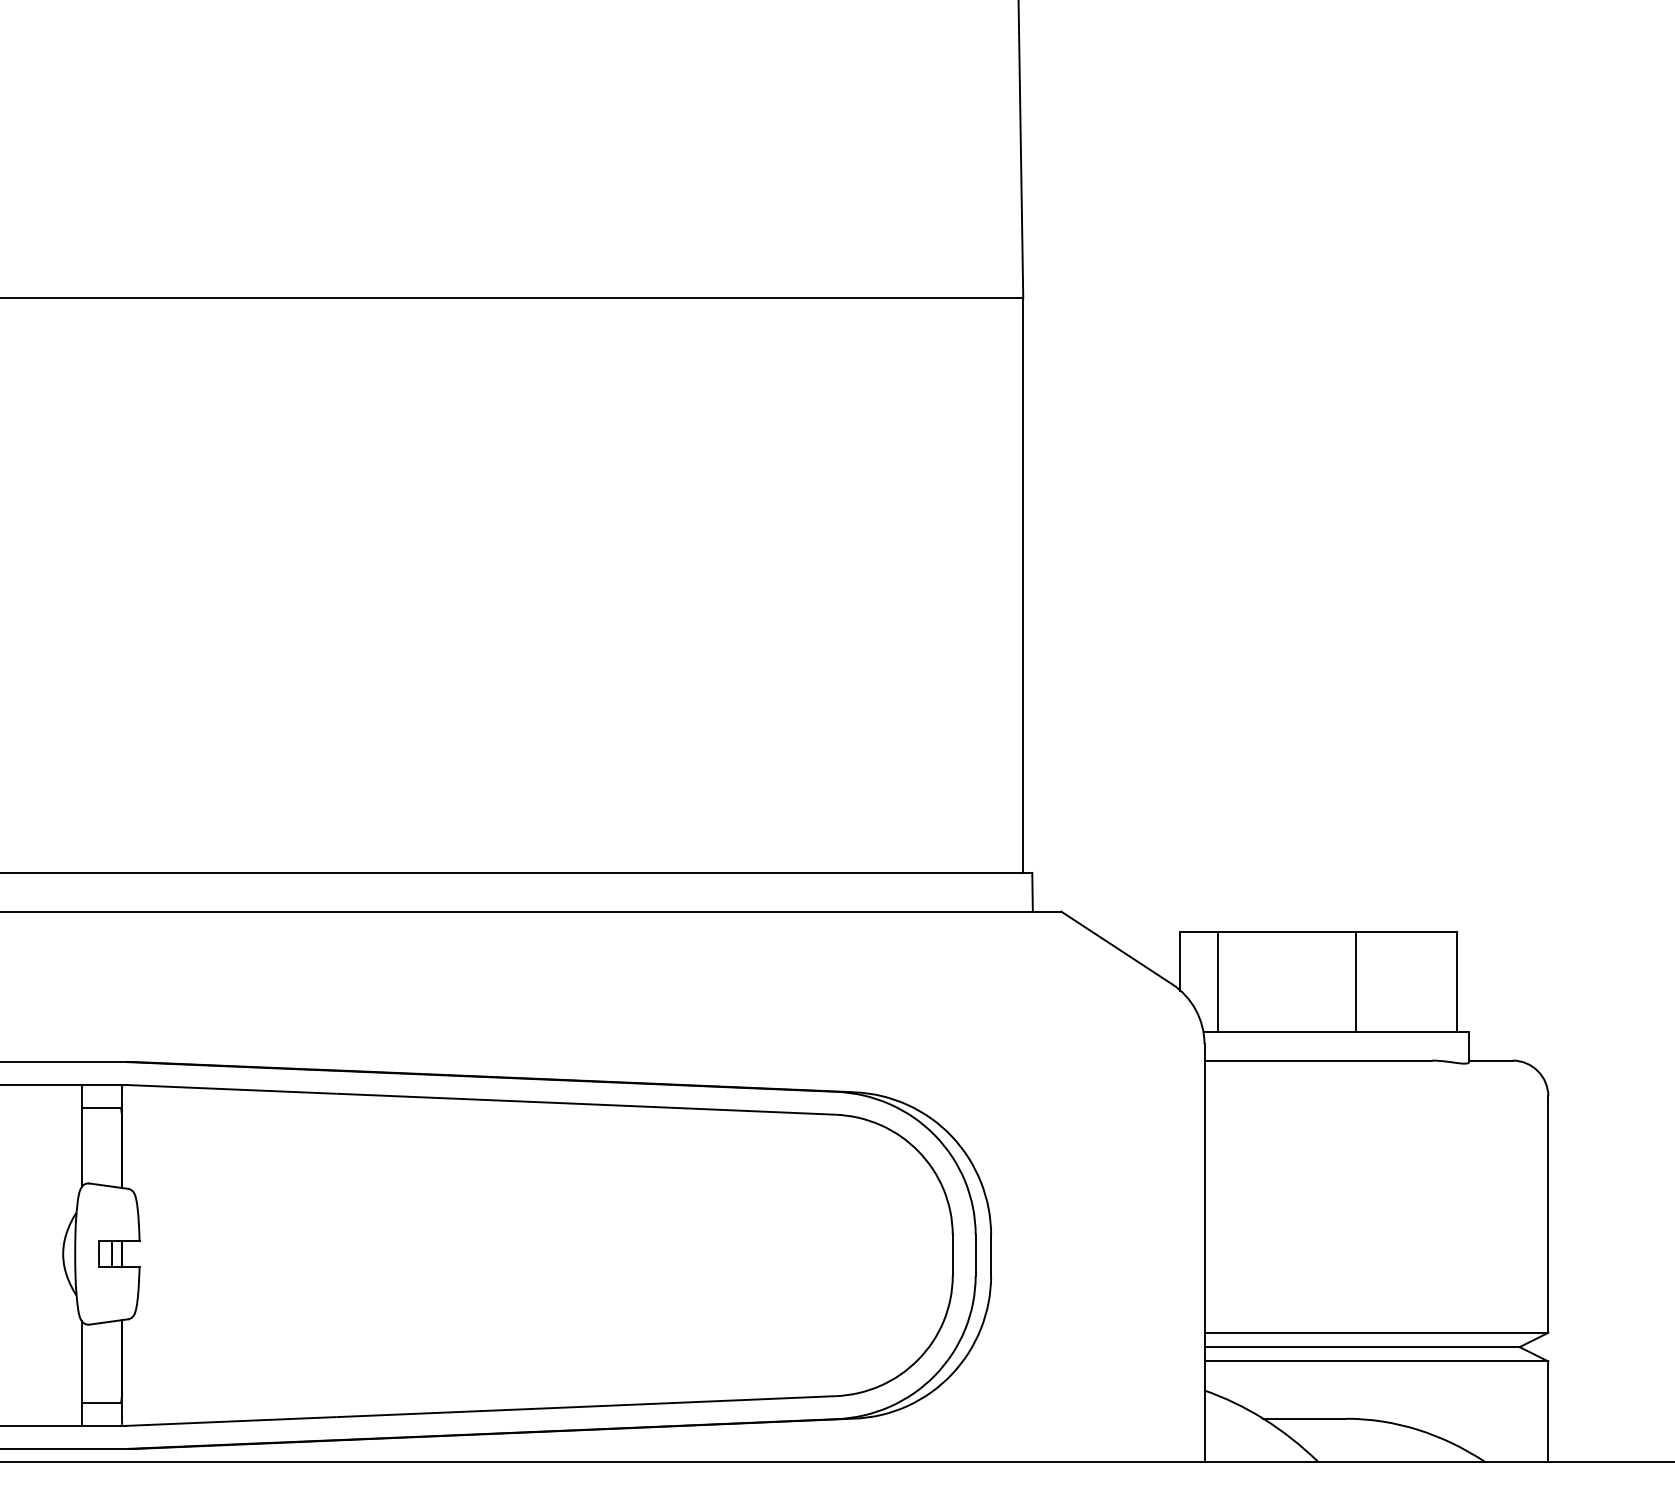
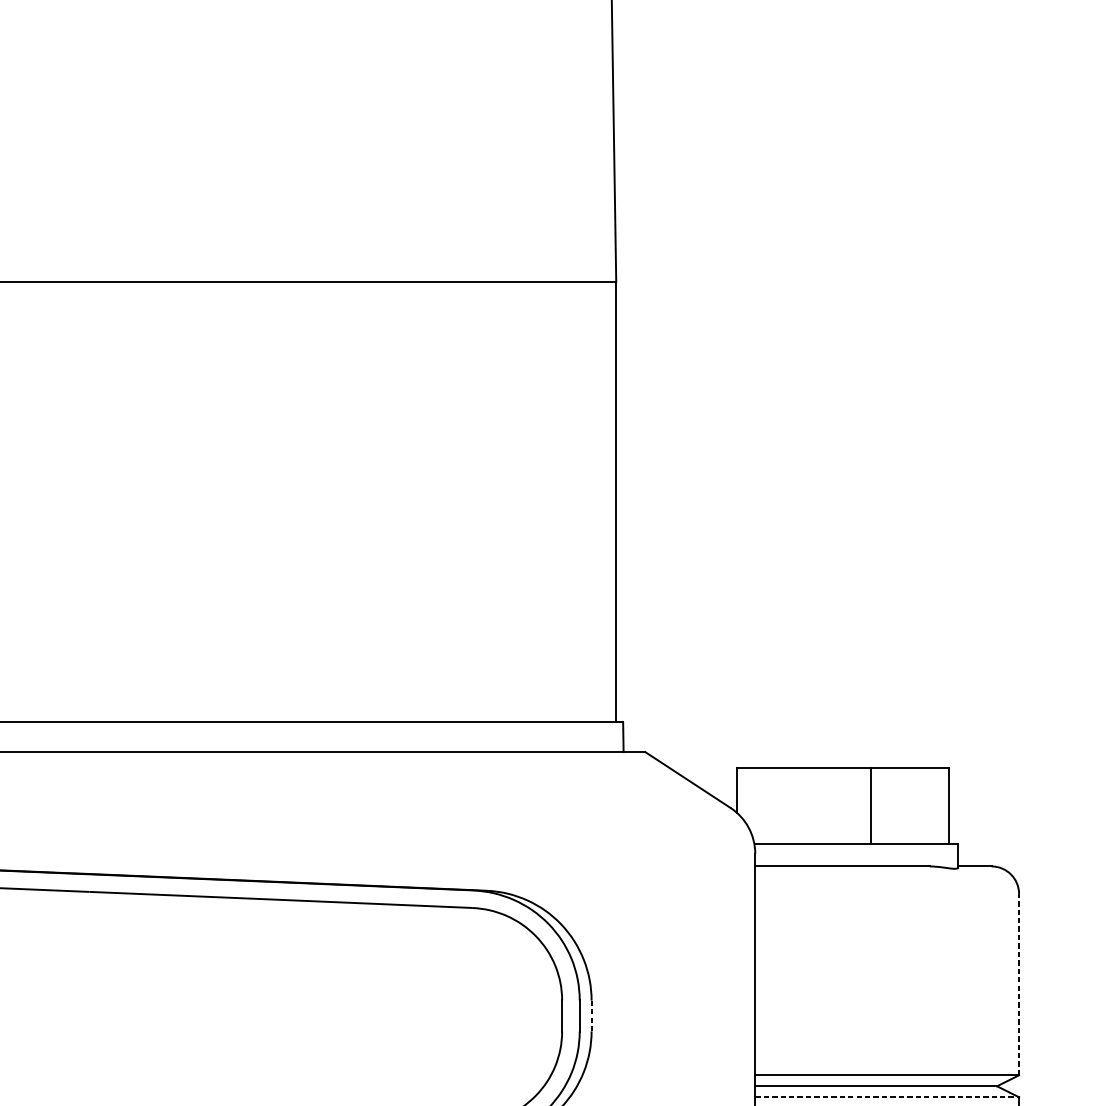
line: (1217, 981) -> (765, 805), removed
line: (1548, 1214) -> (1019, 984), solid -> dashed
line: (991, 1255) -> (591, 1015), solid -> dashed
line: (1376, 1361) -> (887, 1097), solid -> dashed

